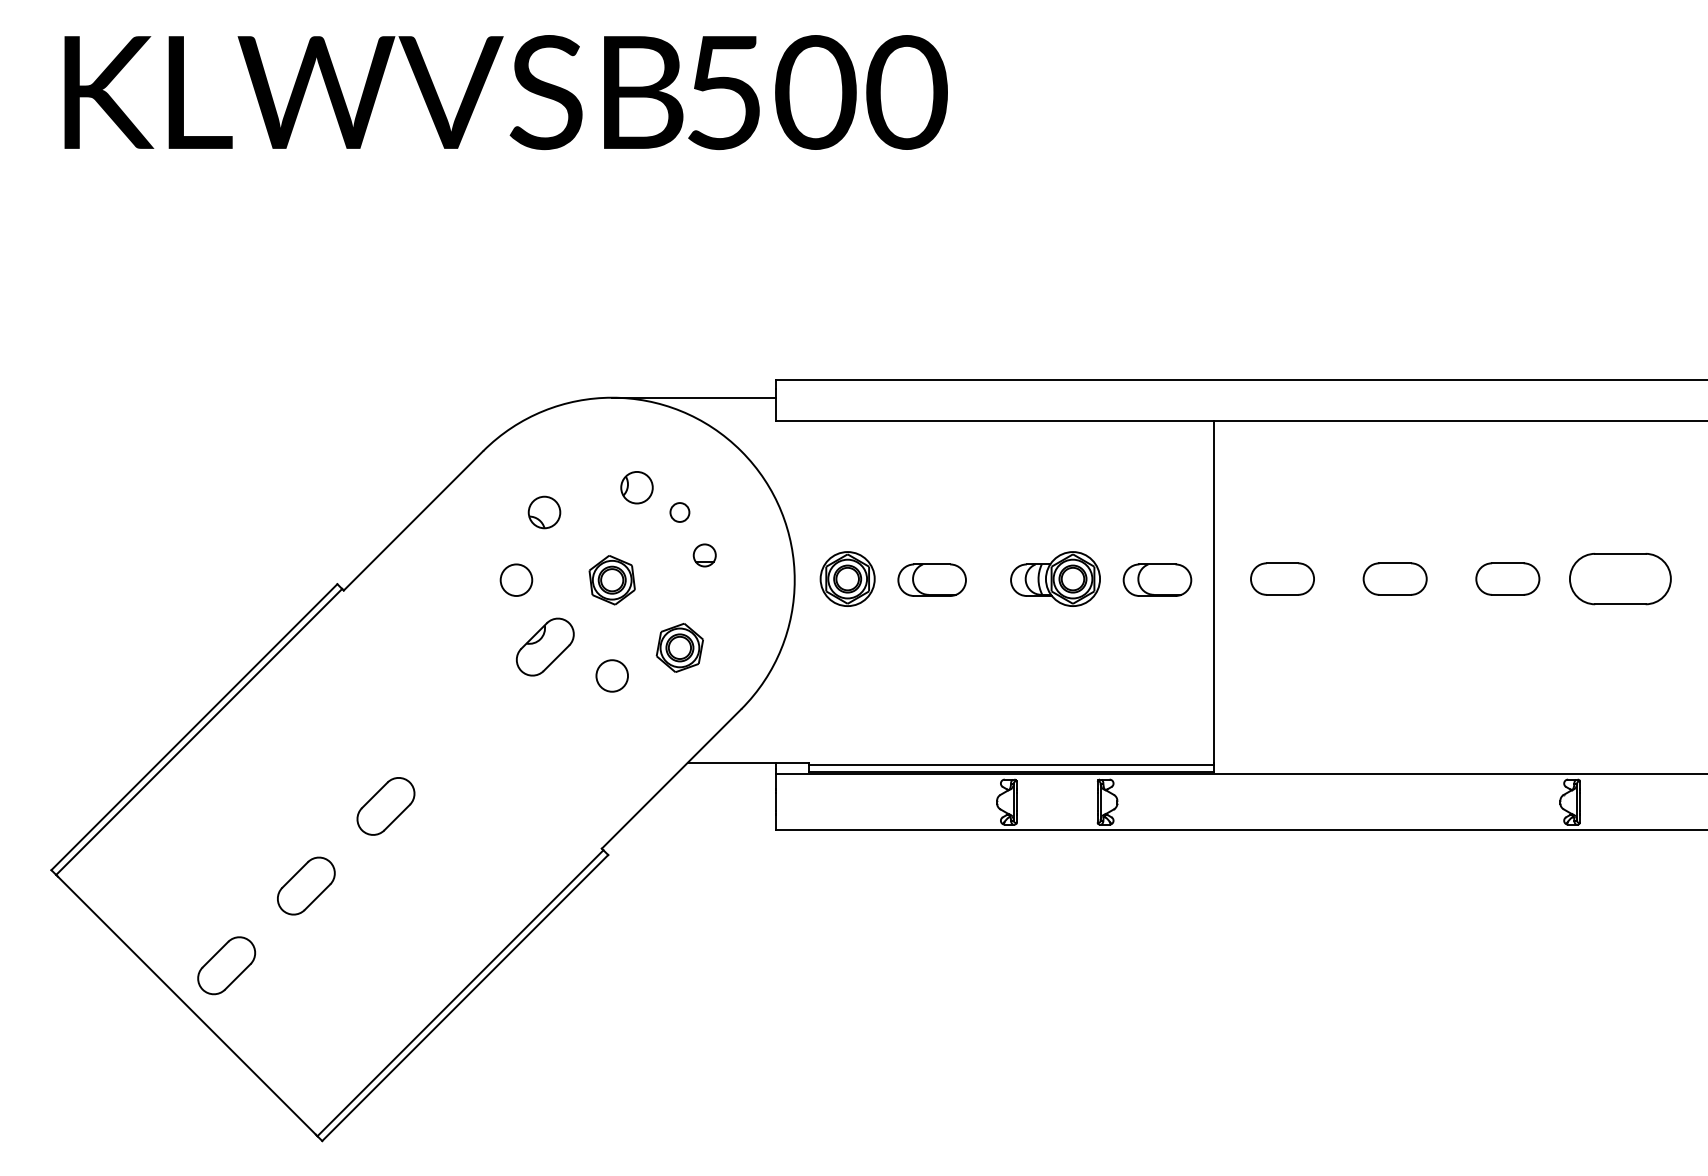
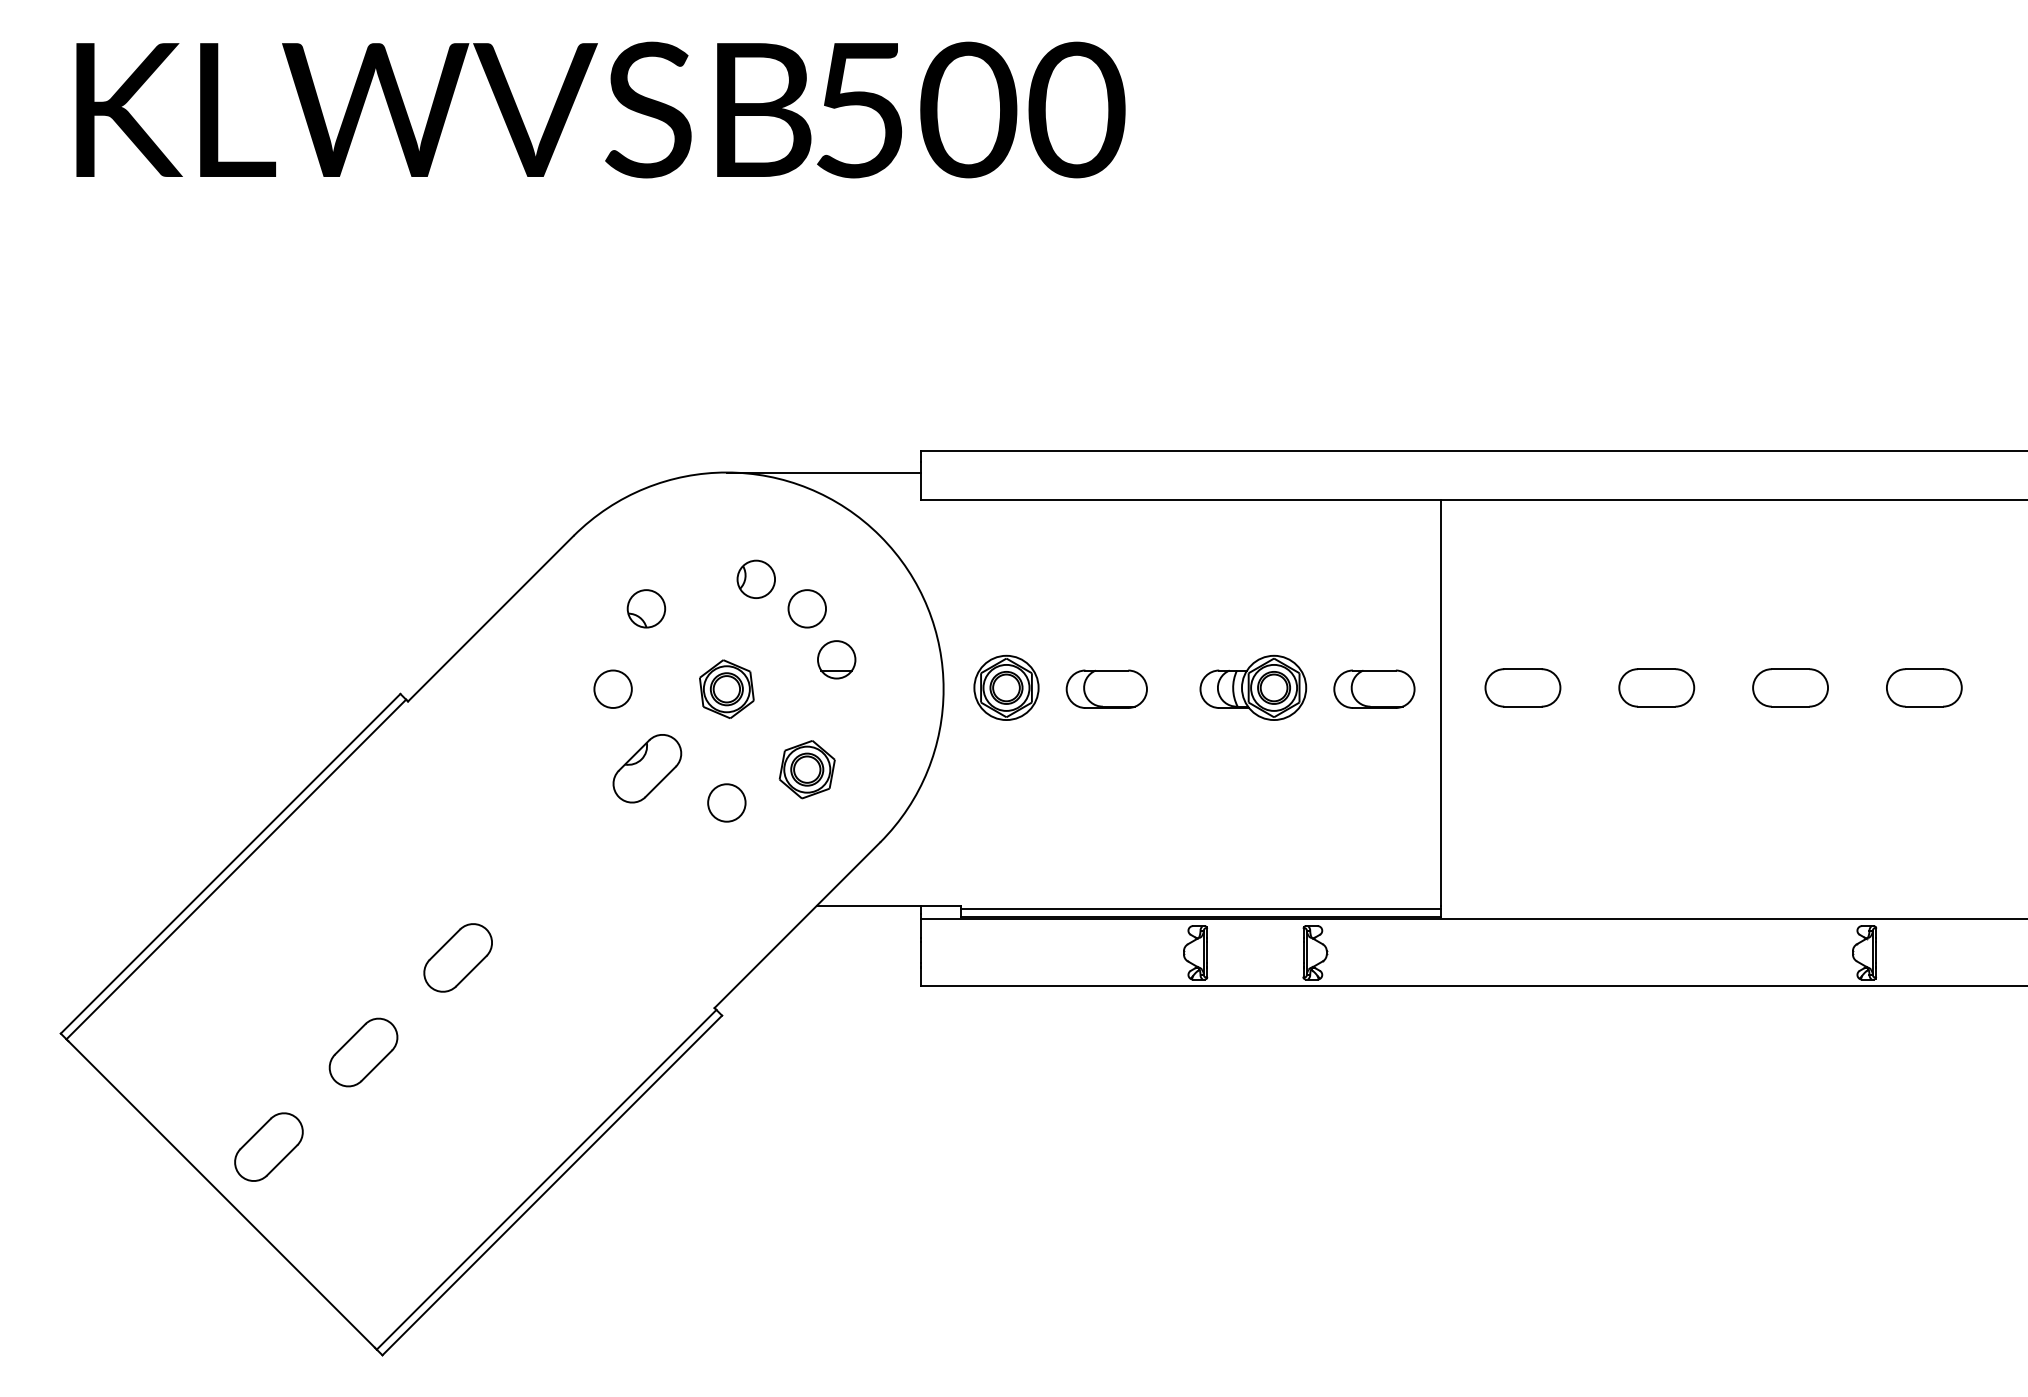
circle: (680, 512) -> (807, 608), size x1.67
part: (704, 555) -> (836, 659), size x1.43
part: (1620, 578) -> (1924, 687), size x0.62

